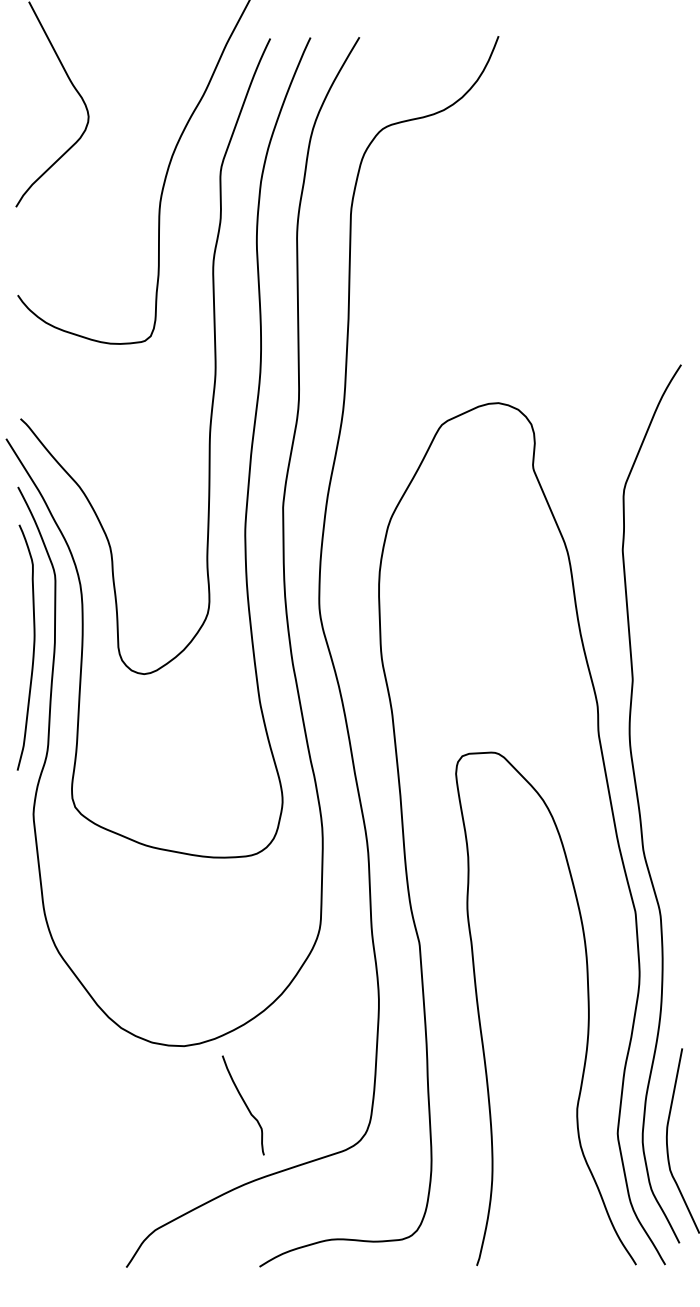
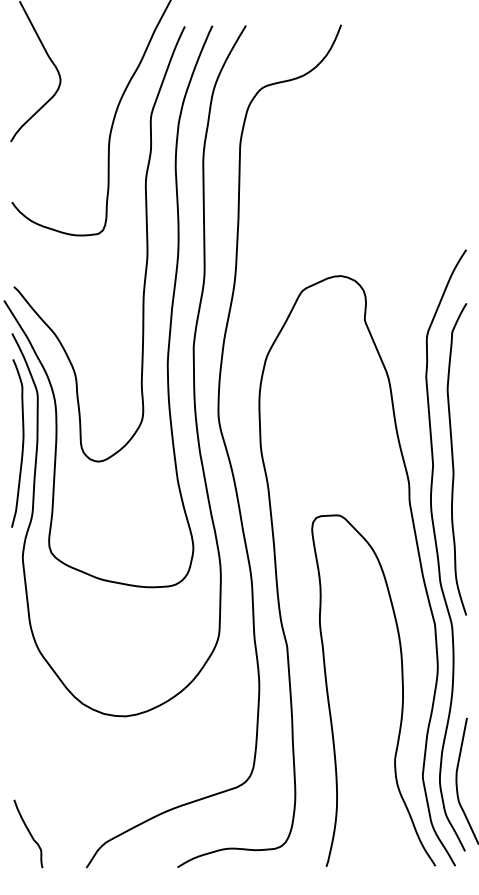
curve: (662, 671) -> (453, 459), added
curve: (243, 1103) -> (28, 832), moved

